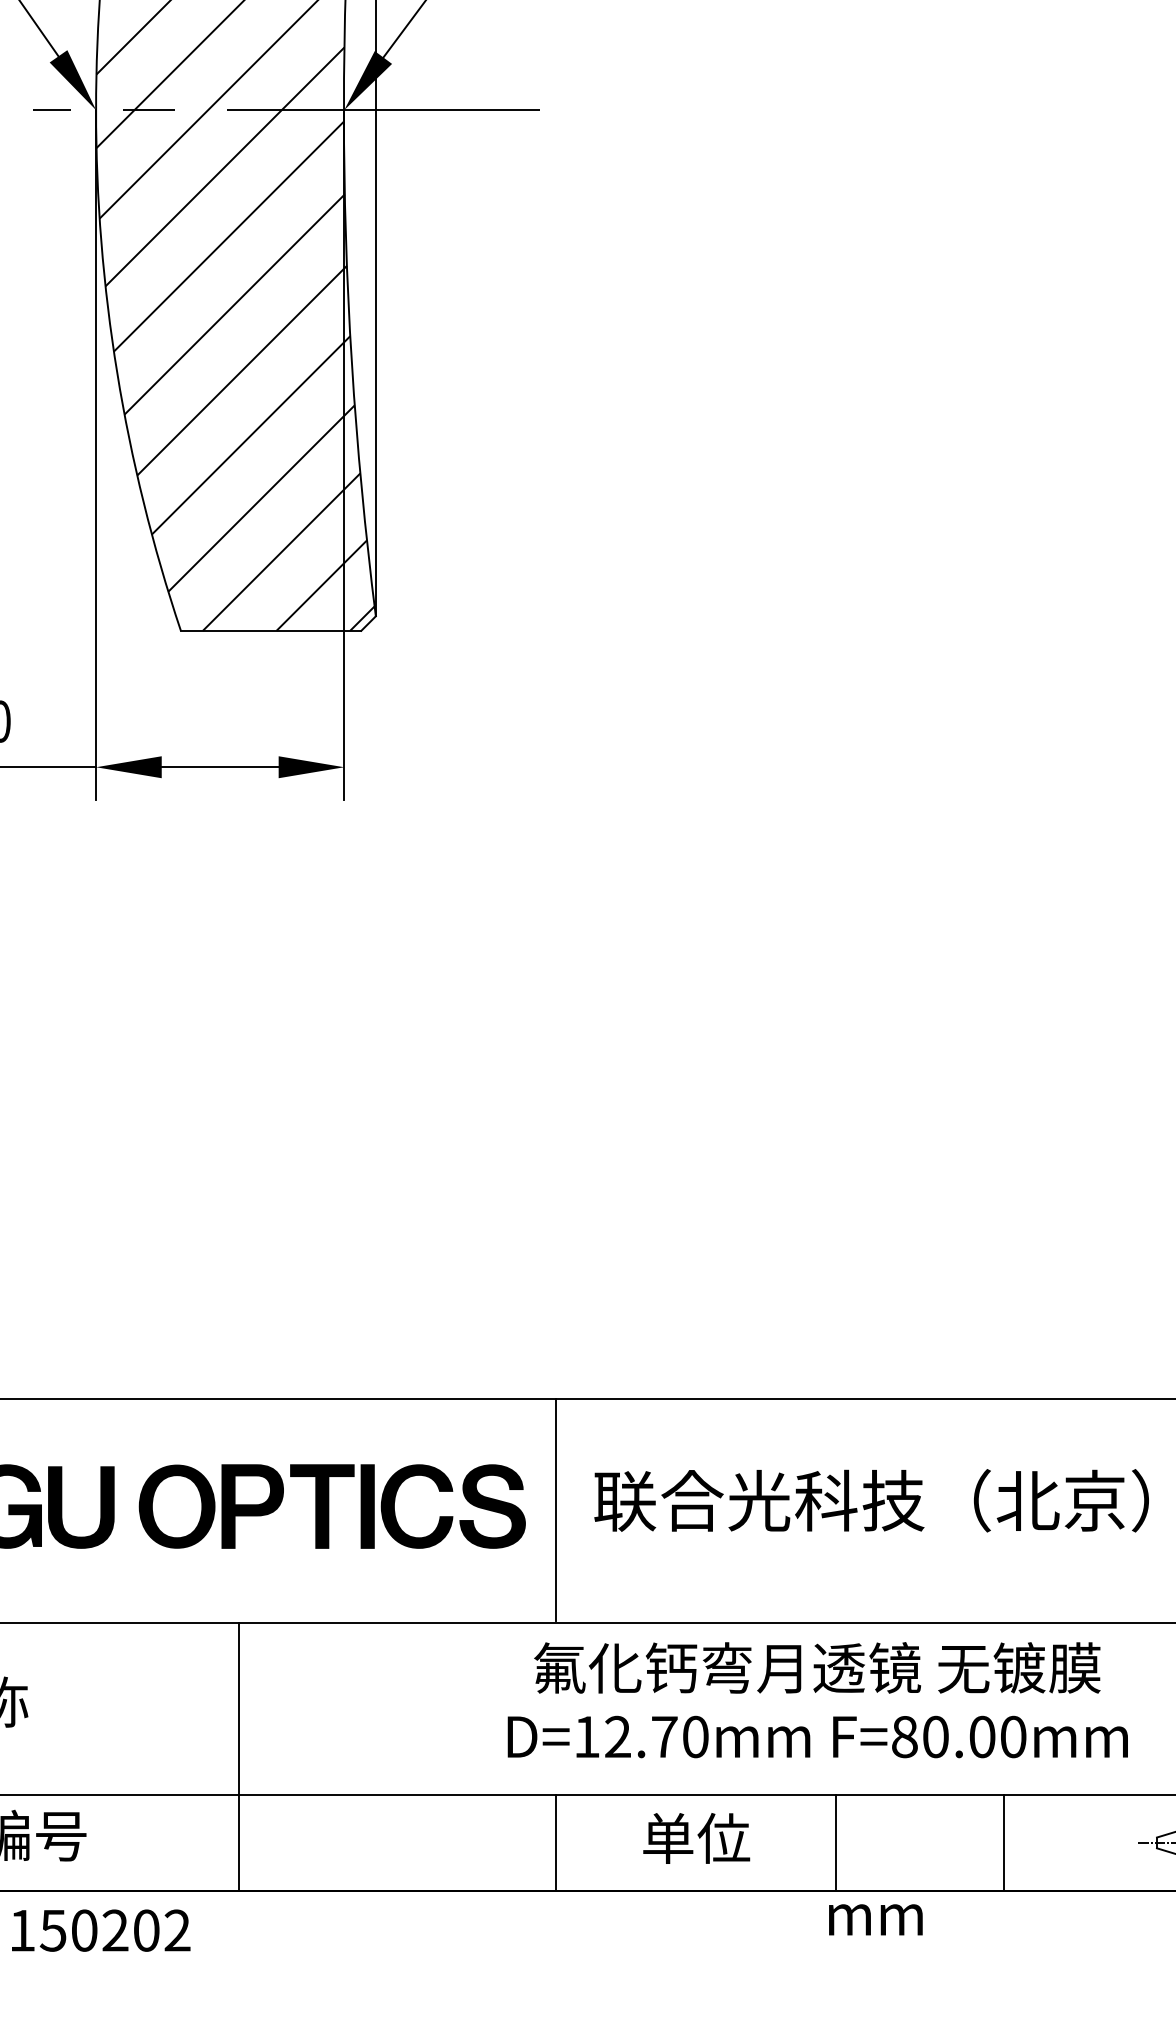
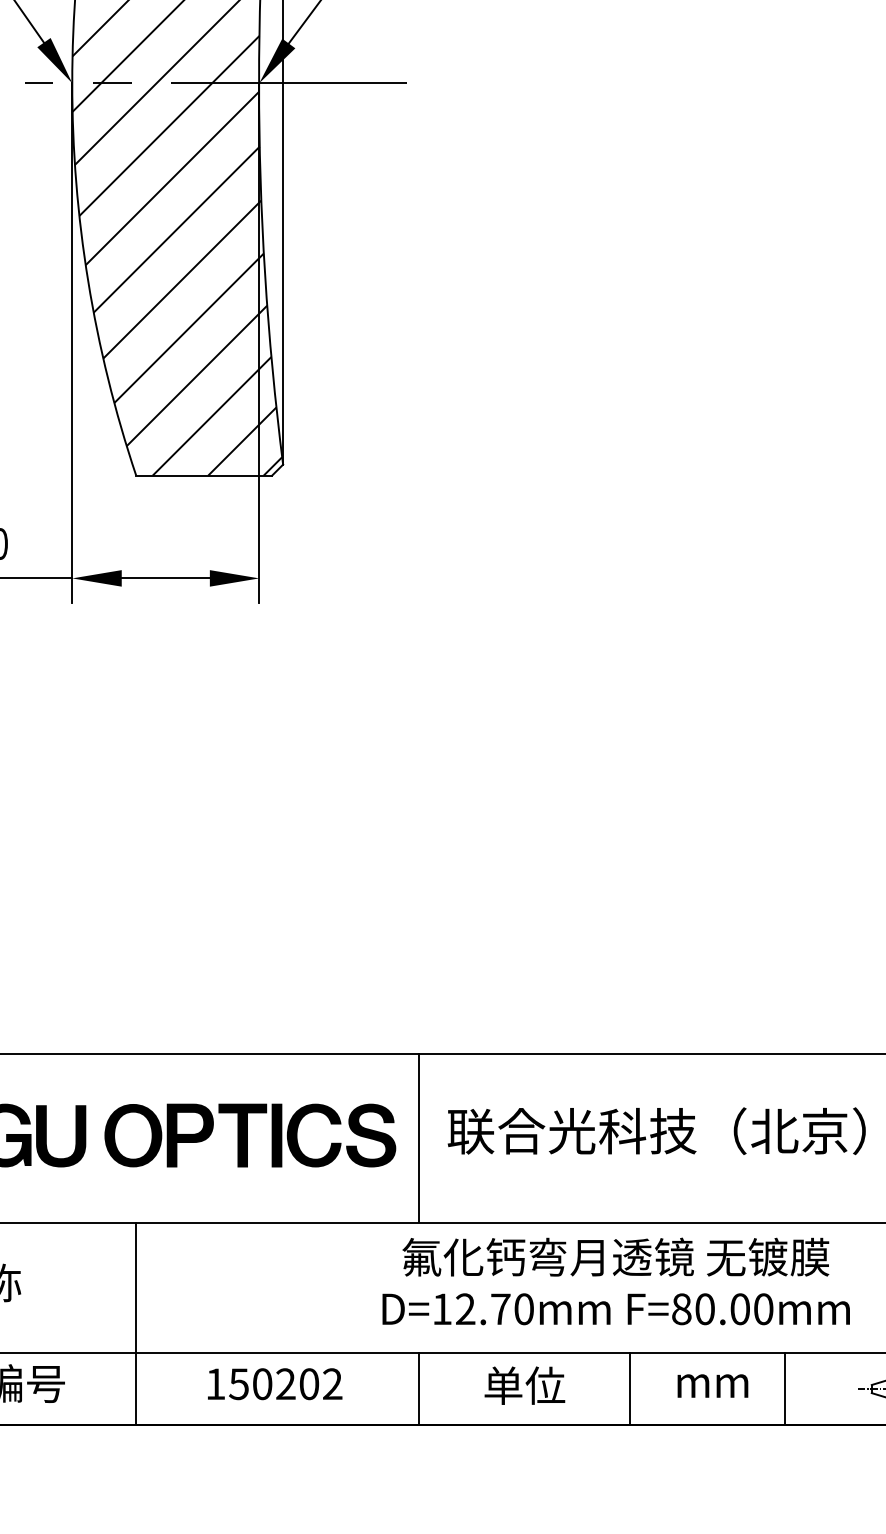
line: (238, 1757) -> (135, 1324), moved
line: (1003, 1842) -> (785, 1388), moved
text: (875, 1919) -> (712, 1385), moved
text: (101, 1931) -> (275, 1384), moved

